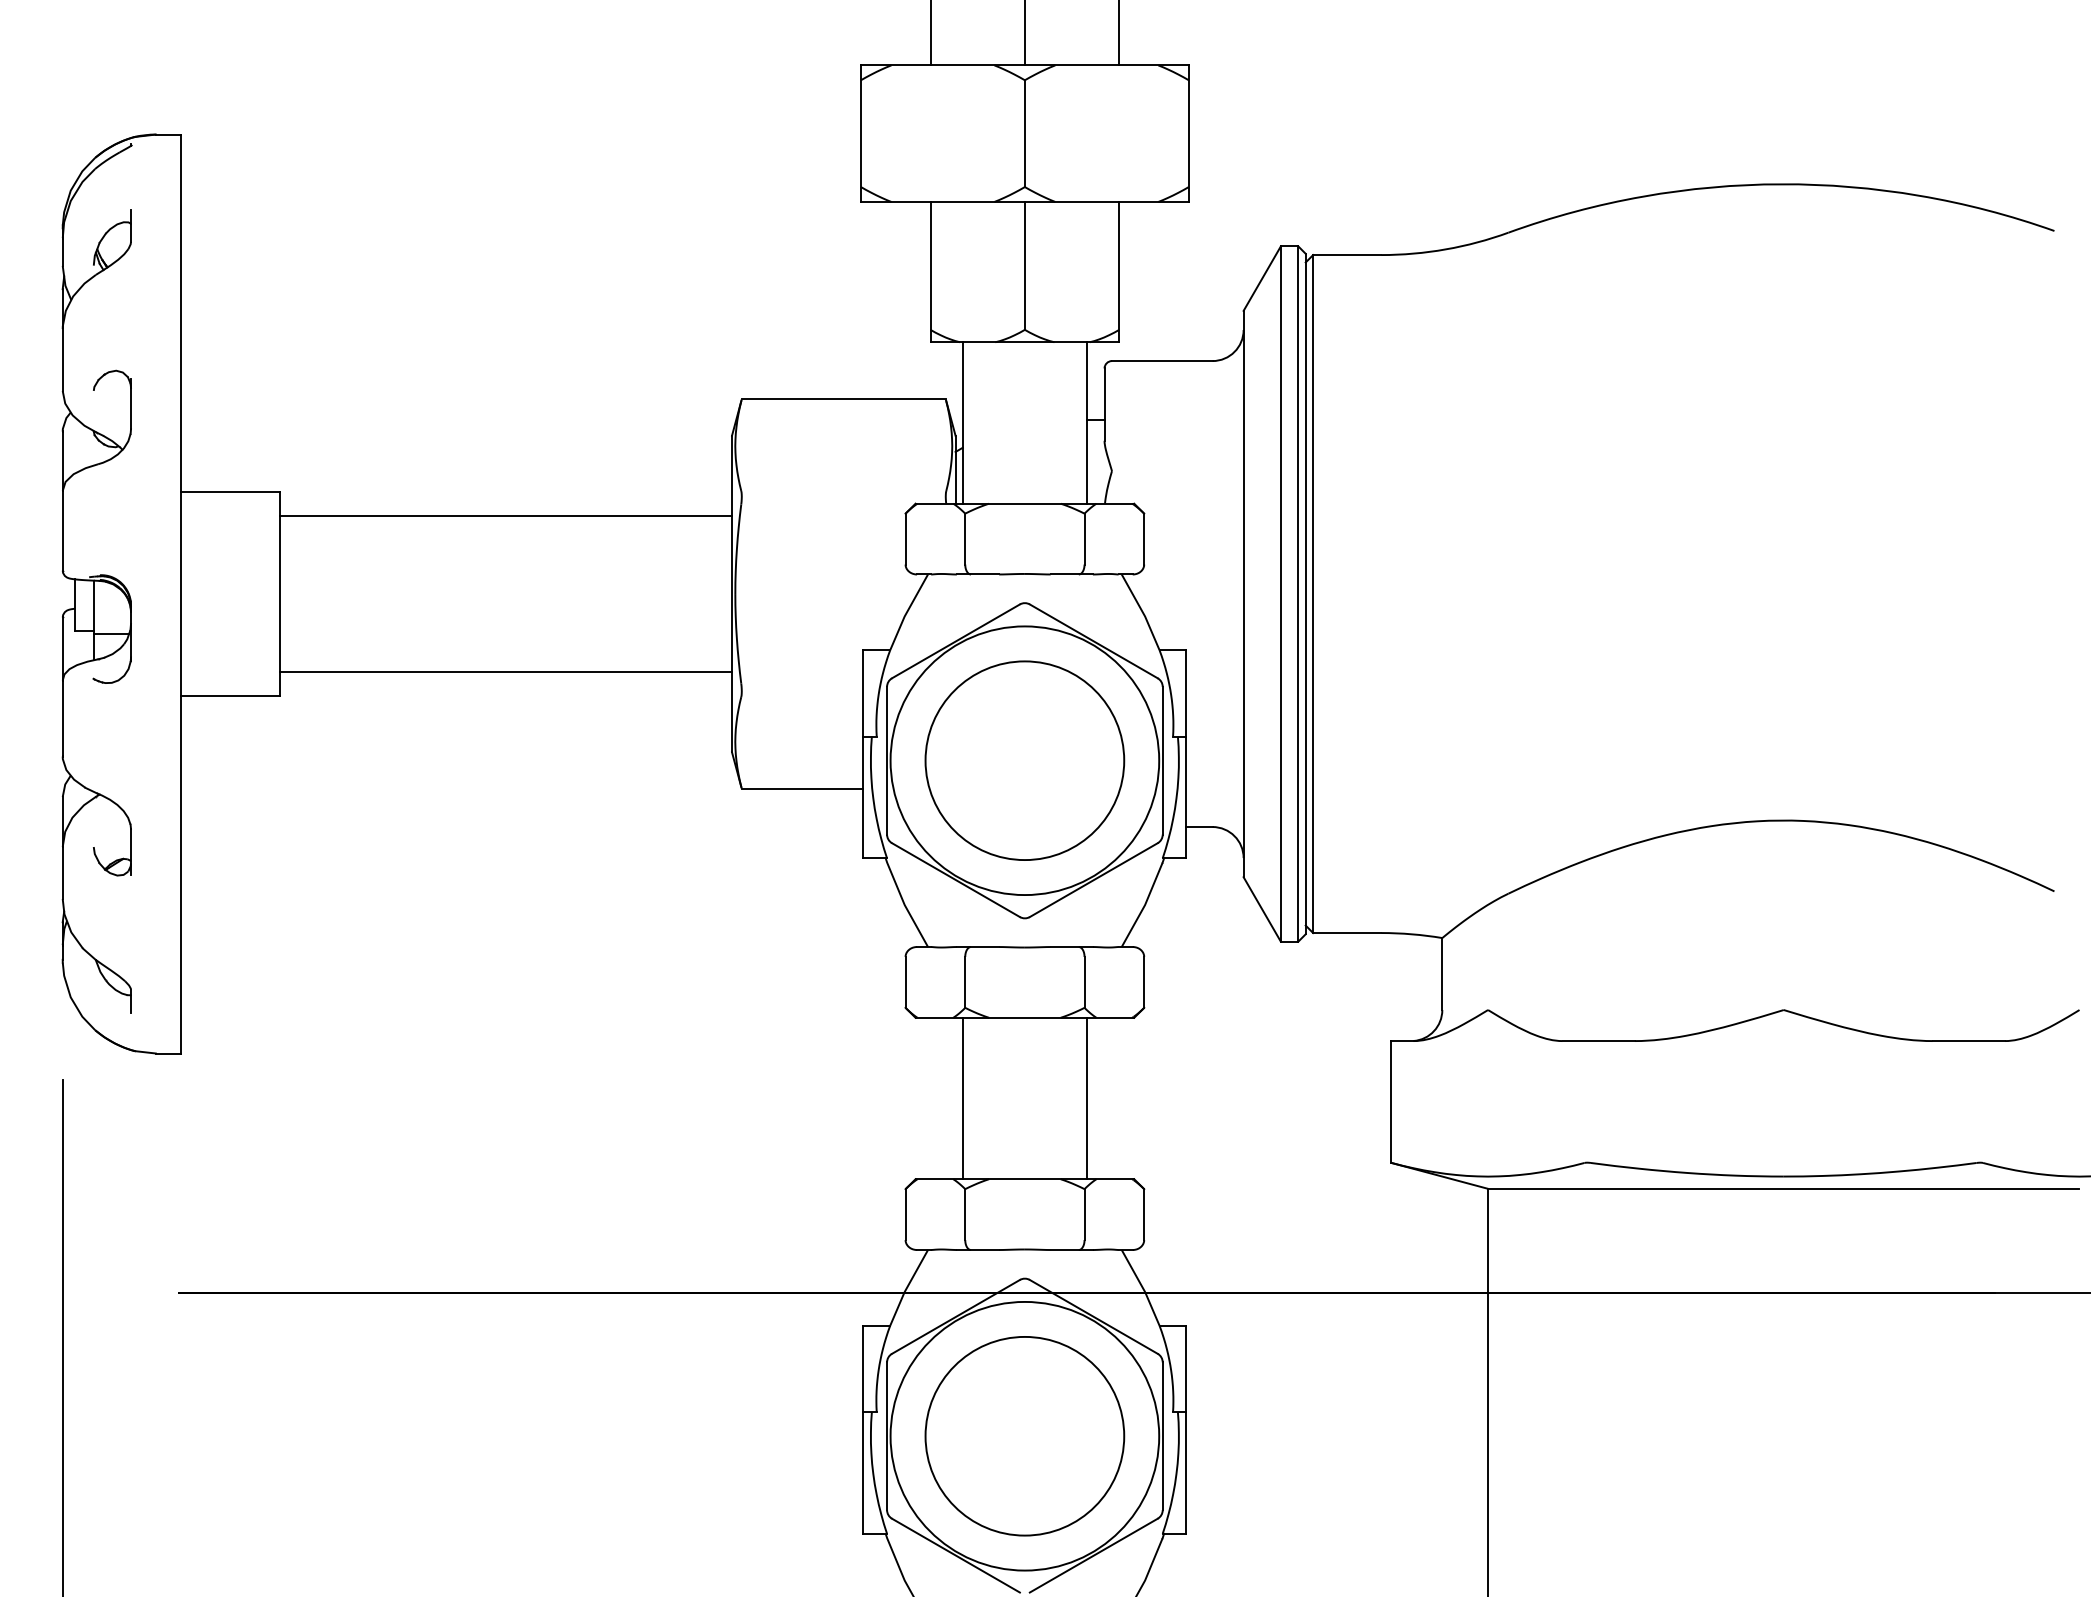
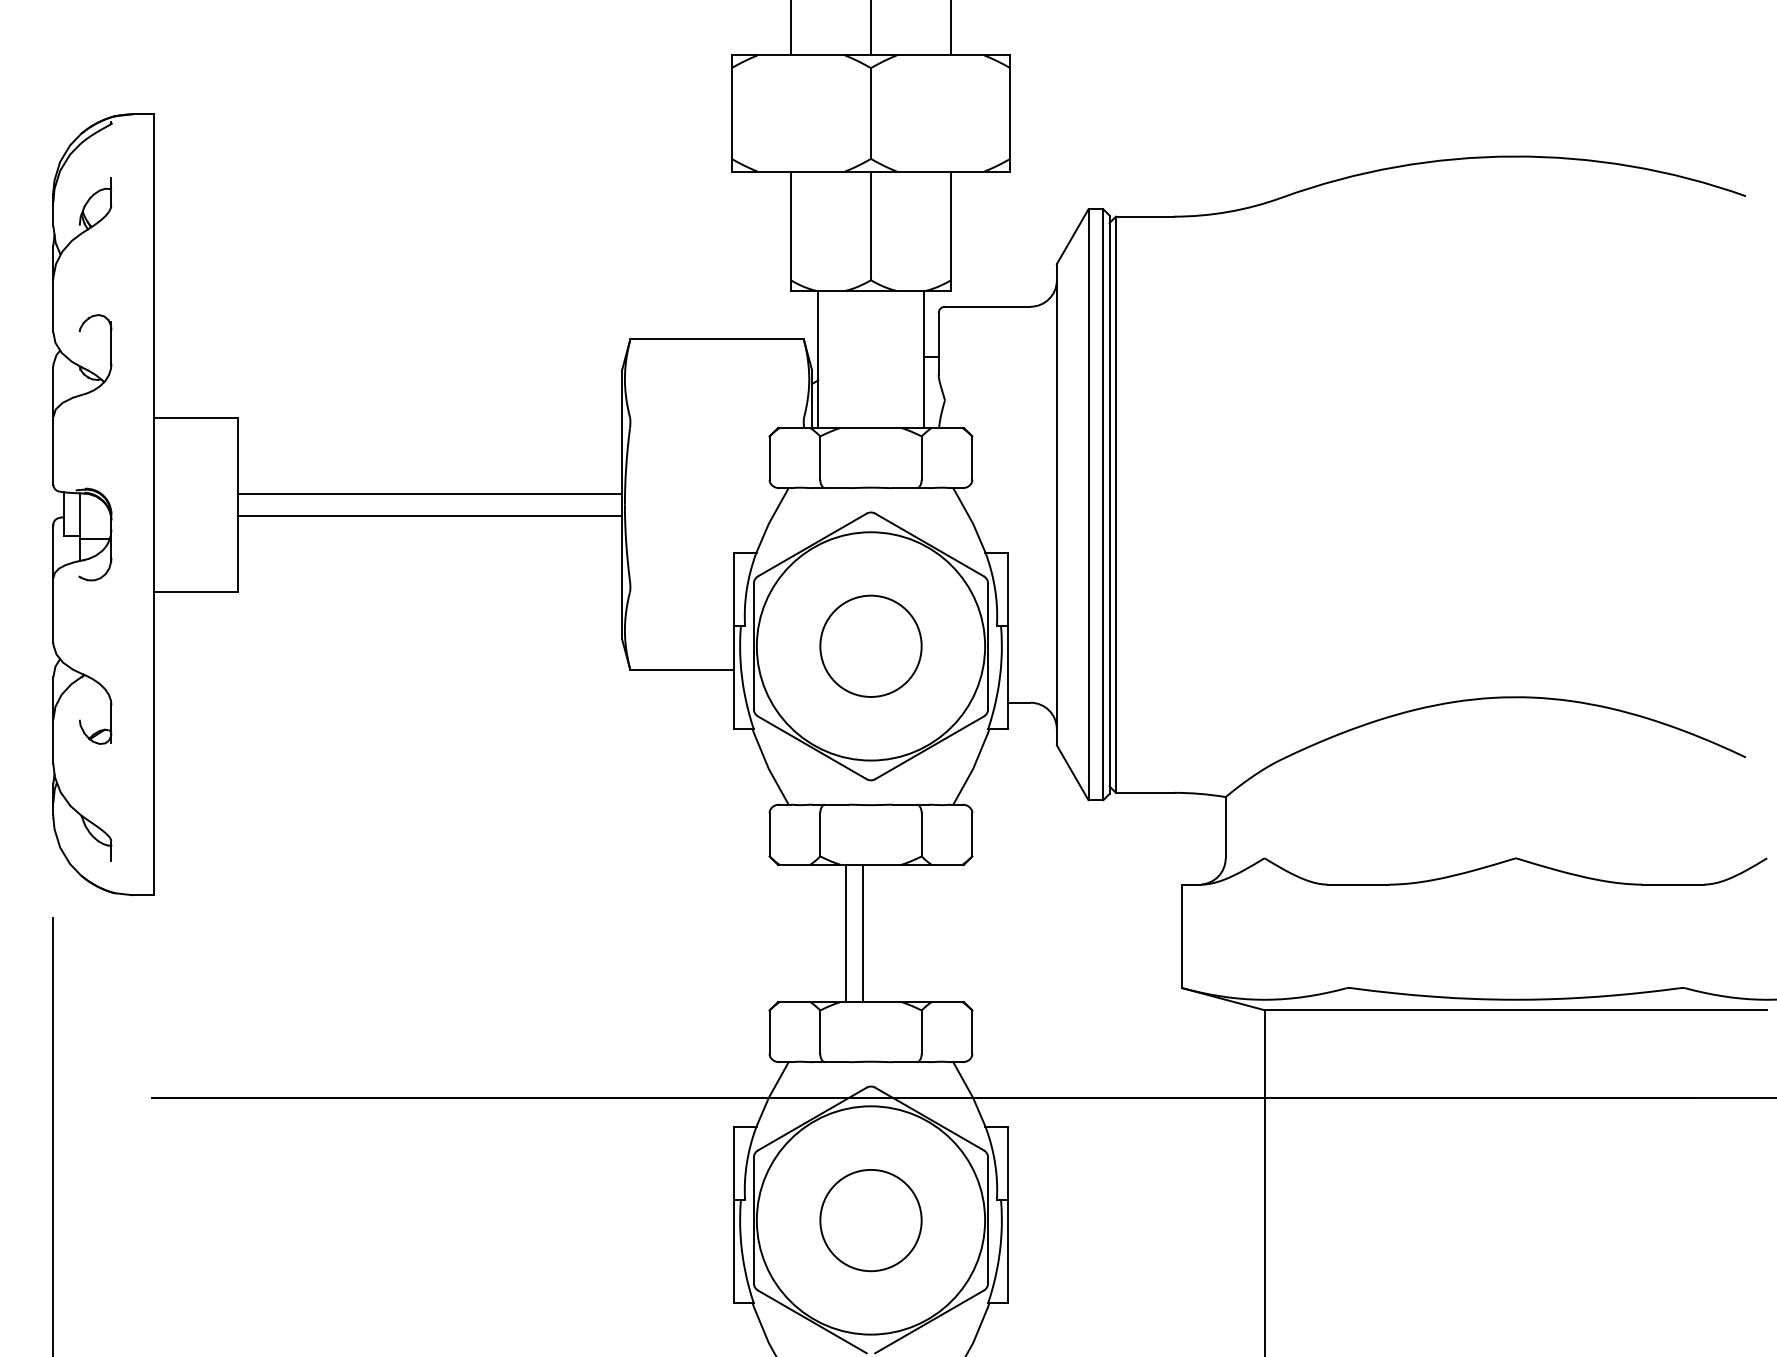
line: (506, 516) -> (430, 494), moved
line: (506, 671) -> (430, 516), moved
circle: (1024, 760) -> (870, 646), size x0.6
line: (962, 1098) -> (863, 933), moved
line: (1086, 1098) -> (845, 933), moved
circle: (1024, 1436) -> (870, 1220), size x0.6

